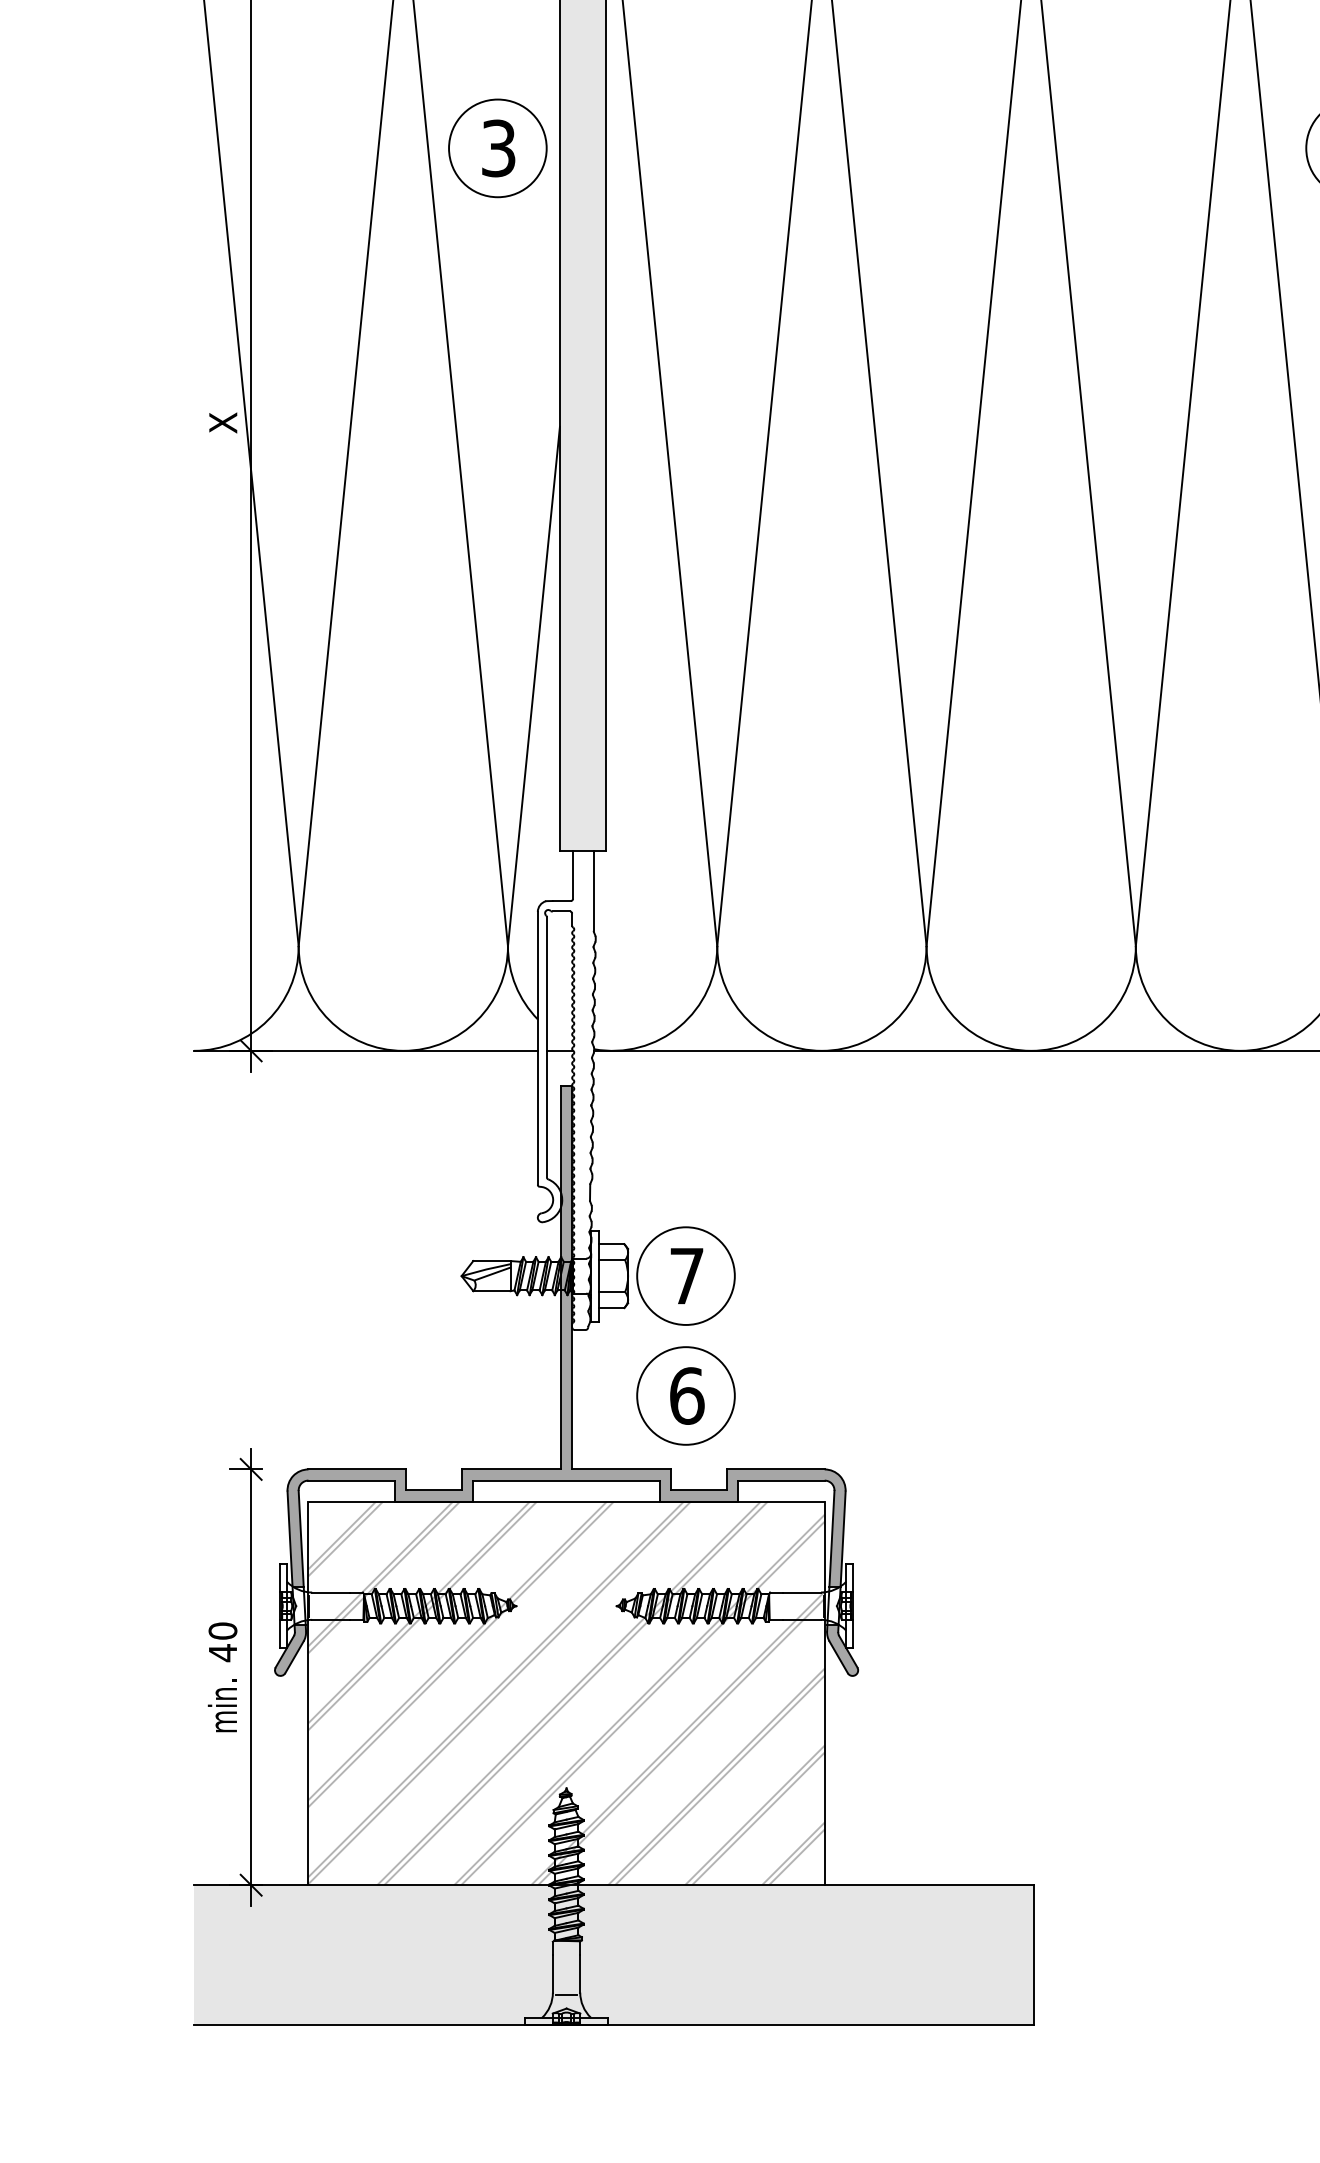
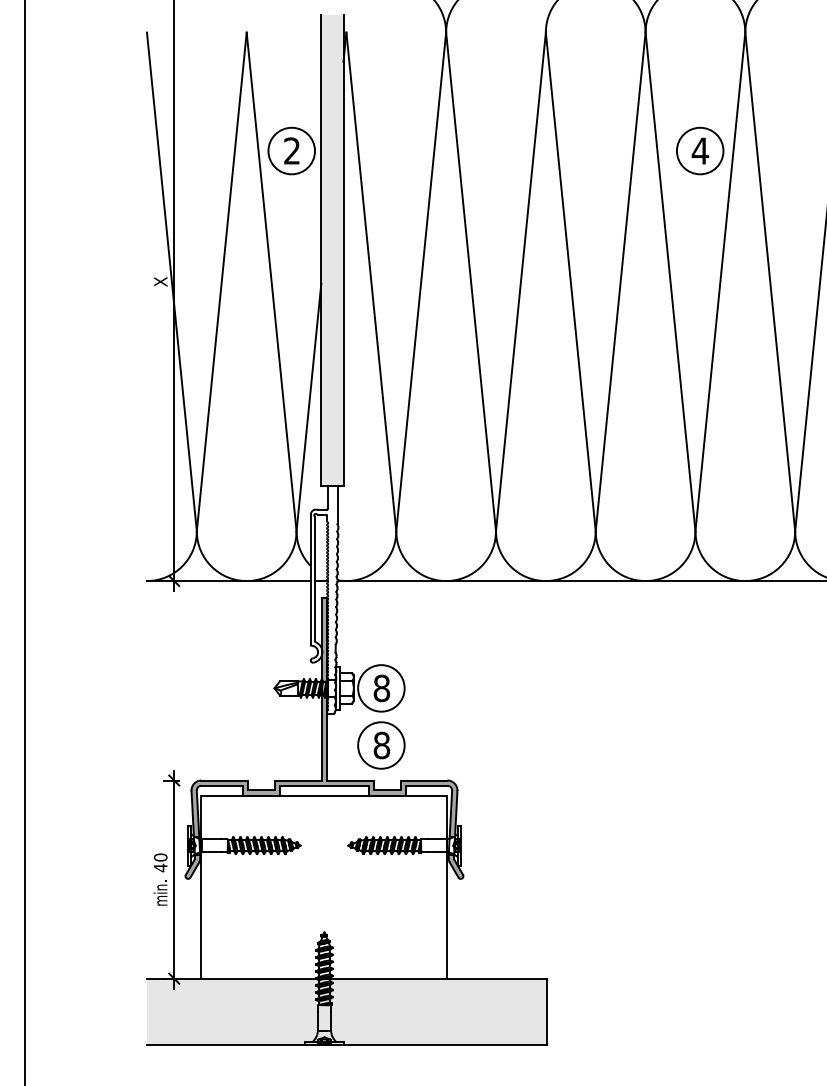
text: (497, 147) -> (291, 150), 3 -> 2
text: (686, 1276) -> (381, 688), 7 -> 8
text: (686, 1395) -> (381, 745), 6 -> 8
hatch: (566, 1691) -> (324, 886), removed

